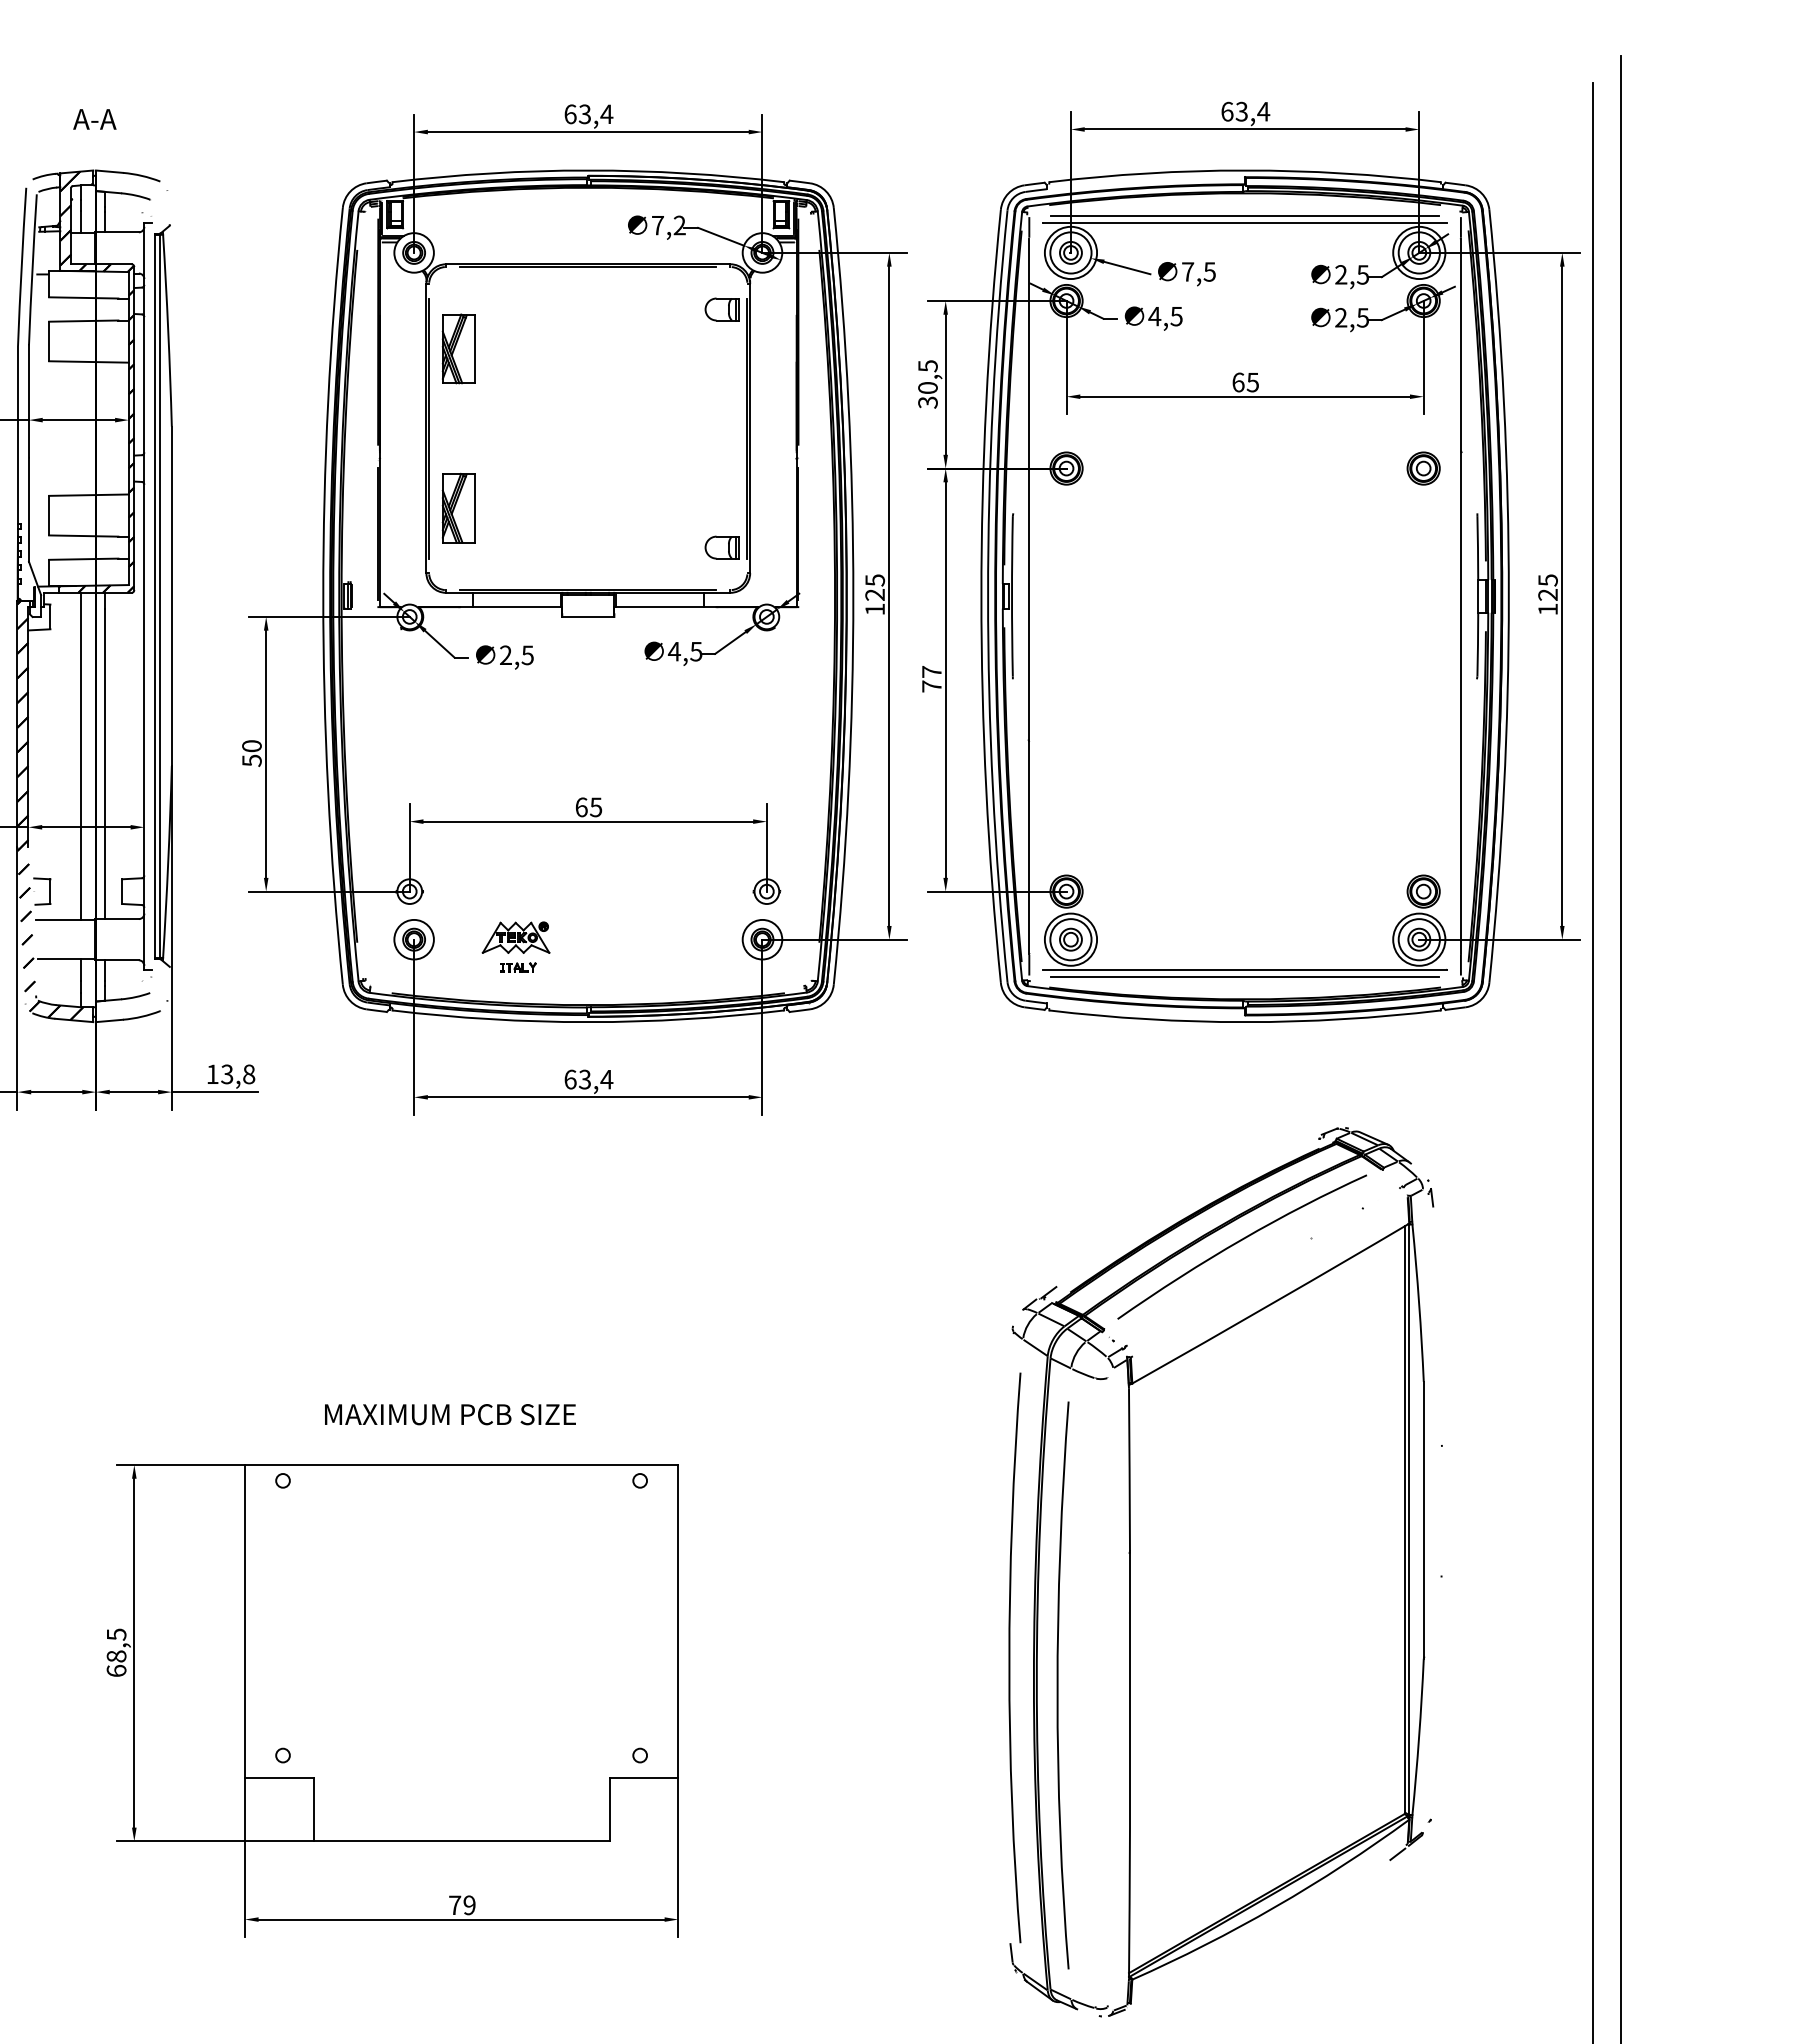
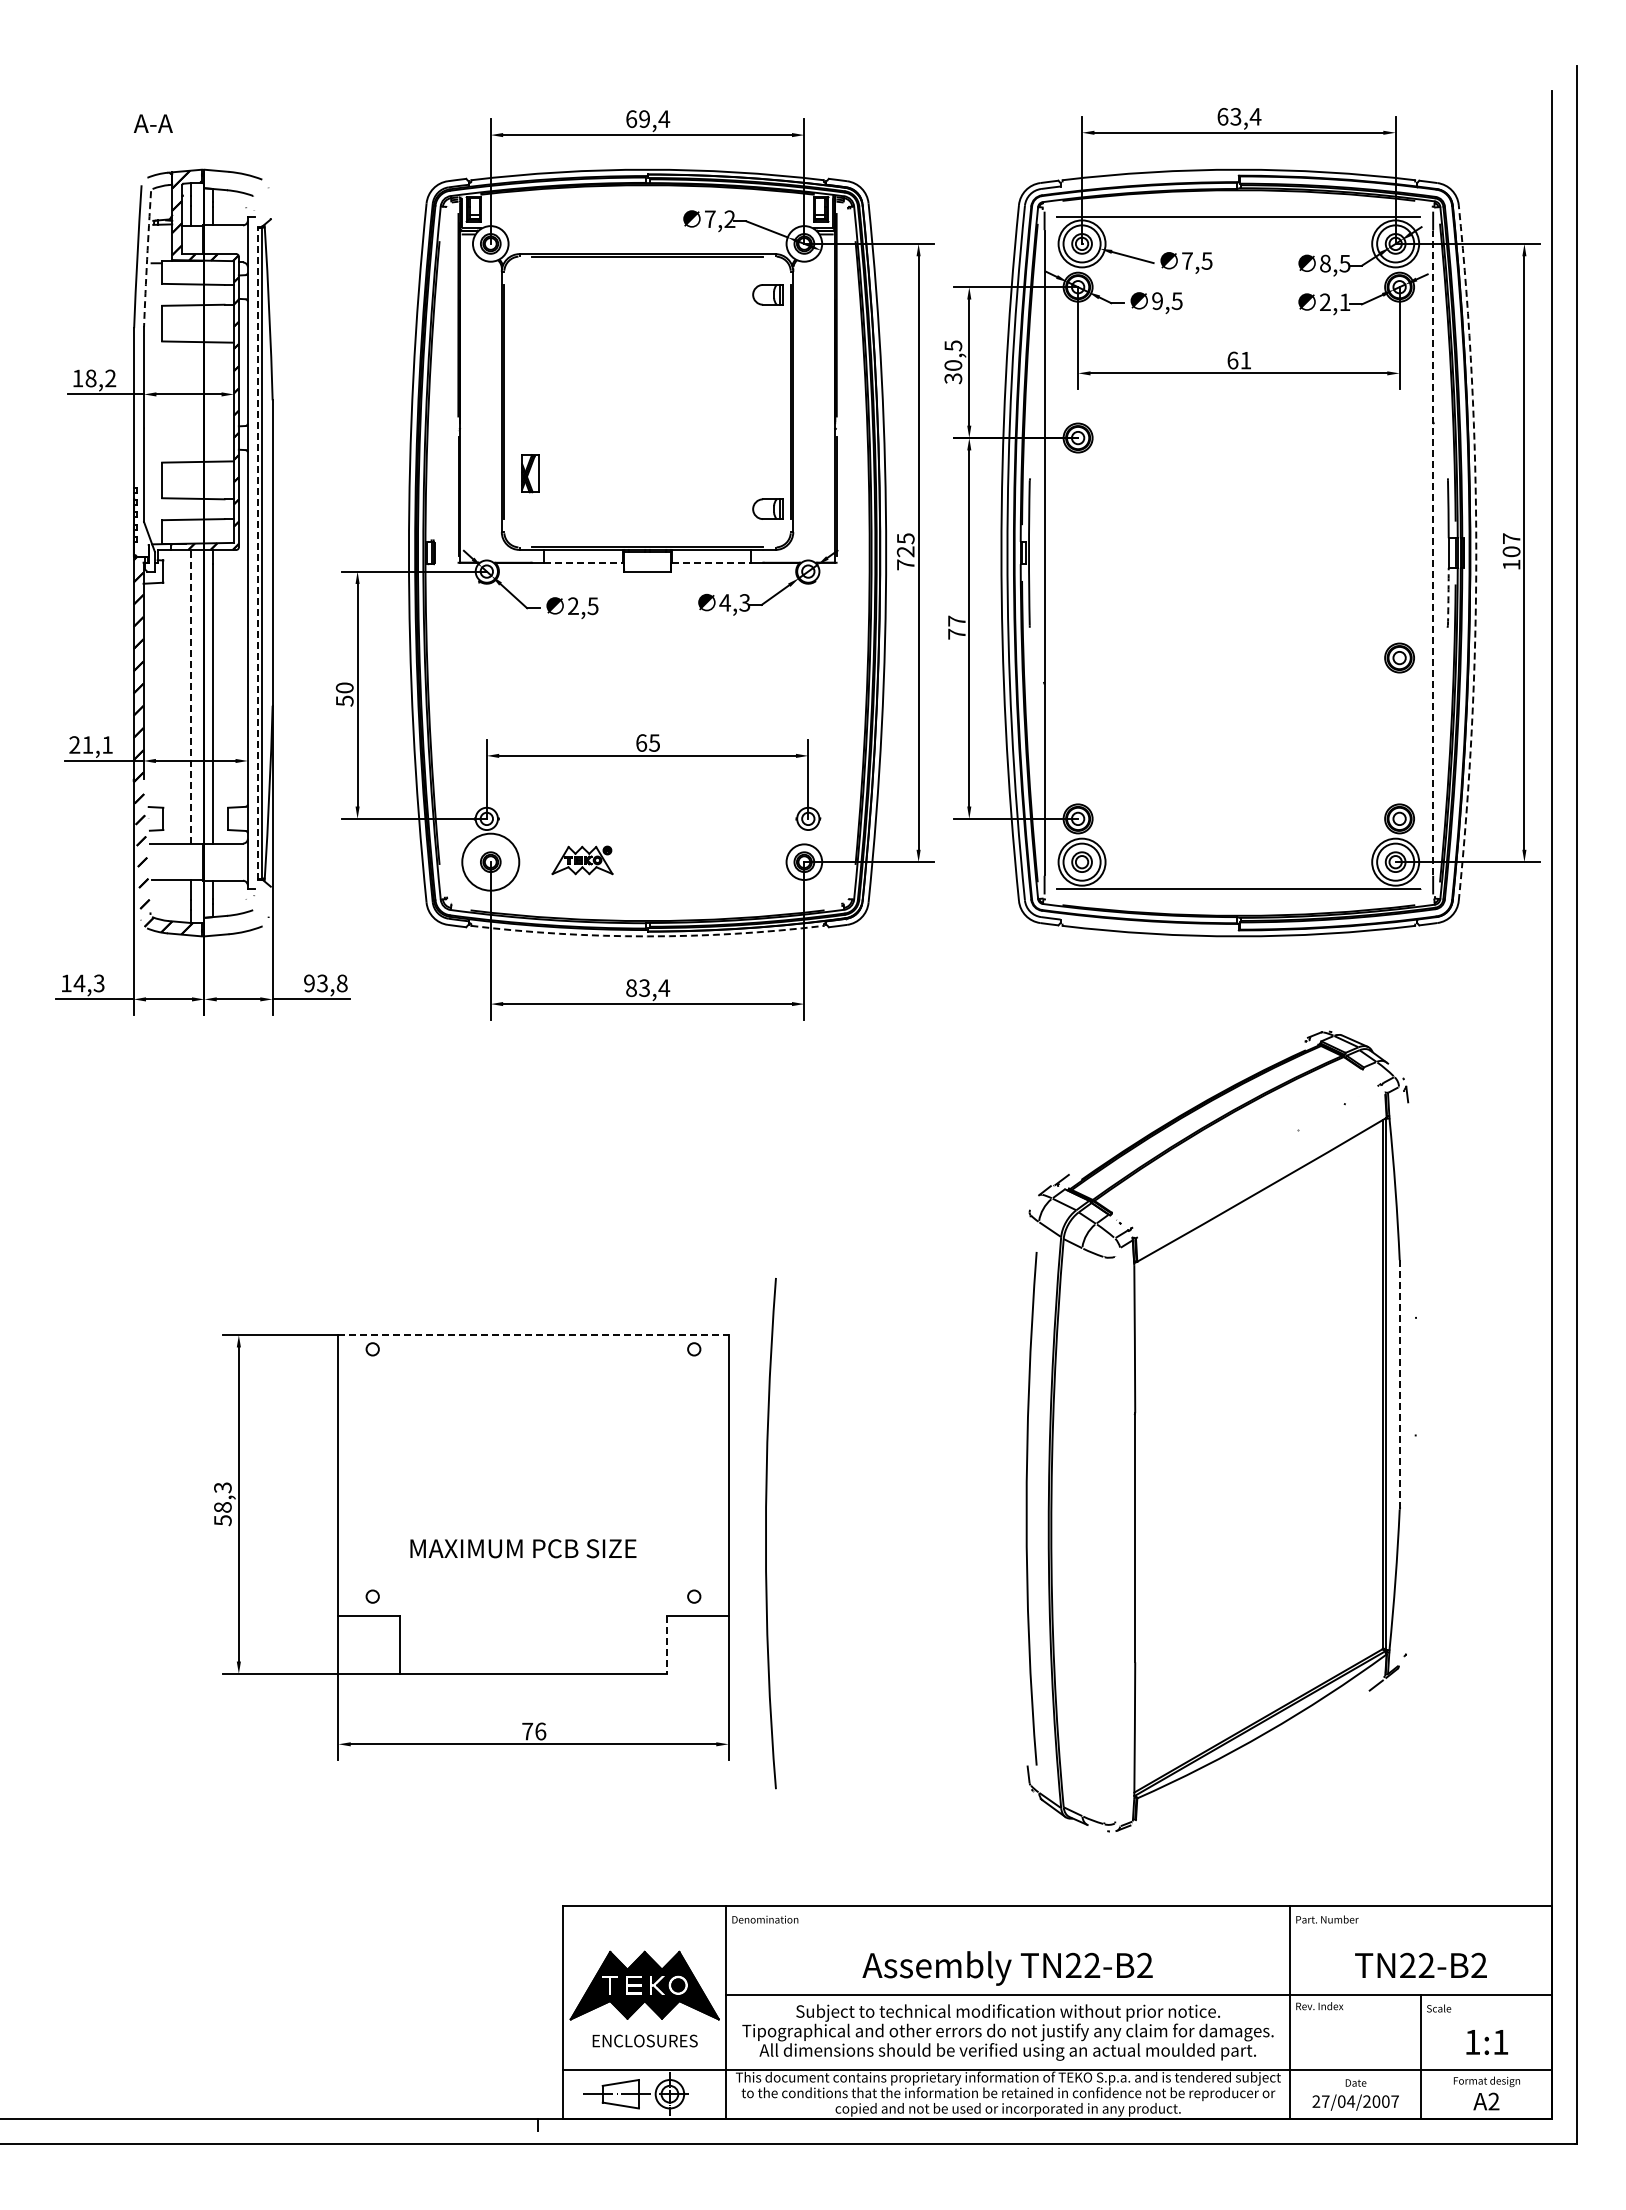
text: (584, 113) -> (644, 118), 63,4 -> 69,4
text: (93, 119) -> (152, 123), moved
line: (1244, 215) -> (1238, 210), removed
arc: (32, 270) -> (147, 259), solid -> dashed
text: (1341, 274) -> (1325, 263), 2,5 -> 8,5
text: (1154, 316) -> (1157, 301), 4,5 -> 9,5
text: (1362, 318) -> (1344, 302), 2,5 -> 2,1
part: (458, 349) -> (530, 330), removed
text: (1252, 382) -> (1245, 360), 65 -> 61
part: (1423, 467) -> (1399, 657), moved
part: (458, 507) -> (530, 473), size x0.6
text: (1547, 587) -> (1511, 545), 125 -> 107
line: (155, 595) -> (257, 552), solid -> dashed
line: (1461, 596) -> (1433, 553), solid -> dashed
arc: (1509, 596) -> (1476, 553), solid -> dashed
line: (517, 606) -> (583, 562), solid -> dashed
line: (659, 606) -> (711, 562), solid -> dashed
text: (874, 609) -> (905, 564), 125 -> 725
arc: (1477, 644) -> (1448, 596), solid -> dashed
text: (695, 651) -> (744, 602), 4,5 -> 4,3
line: (80, 755) -> (190, 696), solid -> dashed
circle: (413, 940) -> (490, 862), size x1.6
part: (518, 966) -> (584, 886), removed
line: (1244, 976) -> (1238, 895), removed
arc: (588, 1022) -> (647, 936), solid -> dashed
text: (212, 1074) -> (309, 983), 13,8 -> 93,8
text: (570, 1078) -> (631, 987), 63,4 -> 83,4
curve: (1240, 1242) -> (1234, 1134), removed
text: (450, 1414) -> (523, 1548), moved
line: (462, 1465) -> (534, 1335), solid -> dashed
line: (1423, 1519) -> (1399, 1384), solid -> dashed
text: (116, 1653) -> (222, 1504), 68,5 -> 58,3
curve: (1058, 1685) -> (766, 1533), moved
line: (609, 1809) -> (666, 1645), solid -> dashed
text: (469, 1905) -> (540, 1731), 79 -> 76

